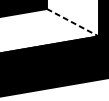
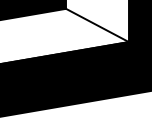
line: (72, 22) -> (97, 25), dashed -> solid

